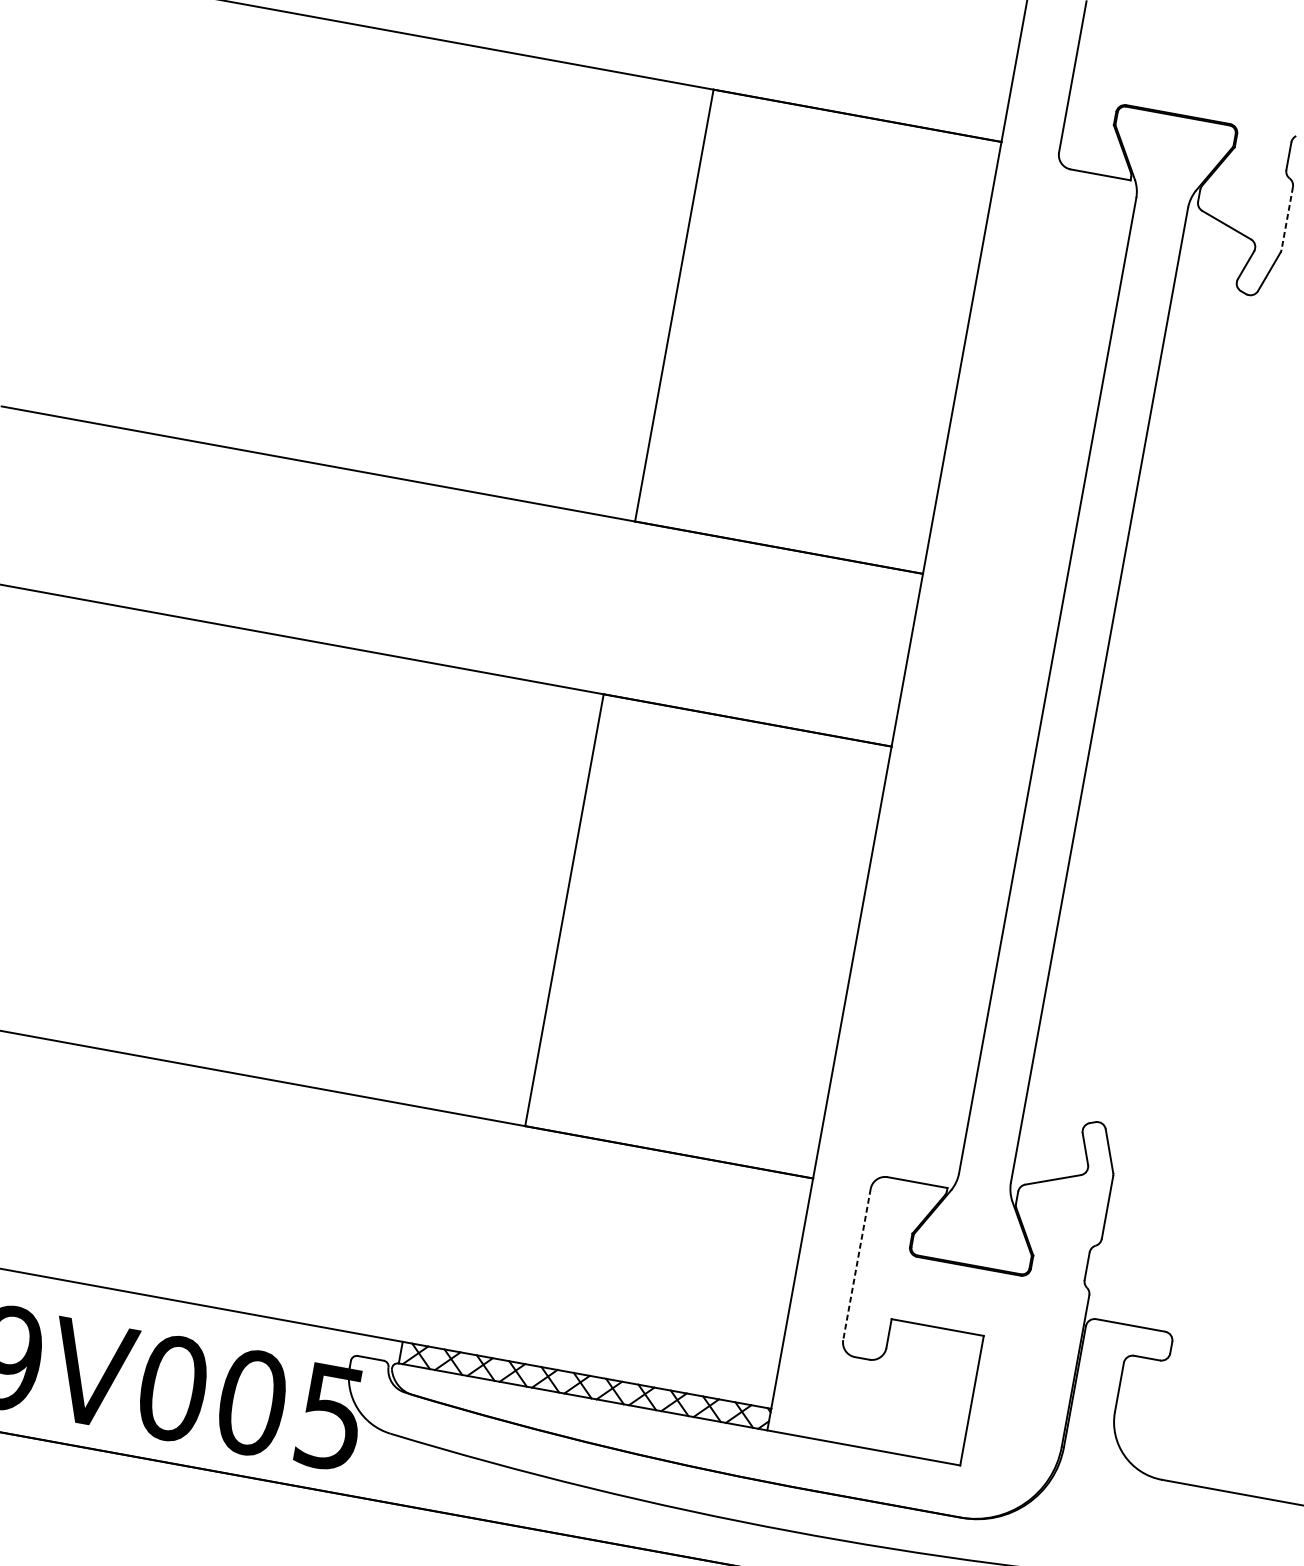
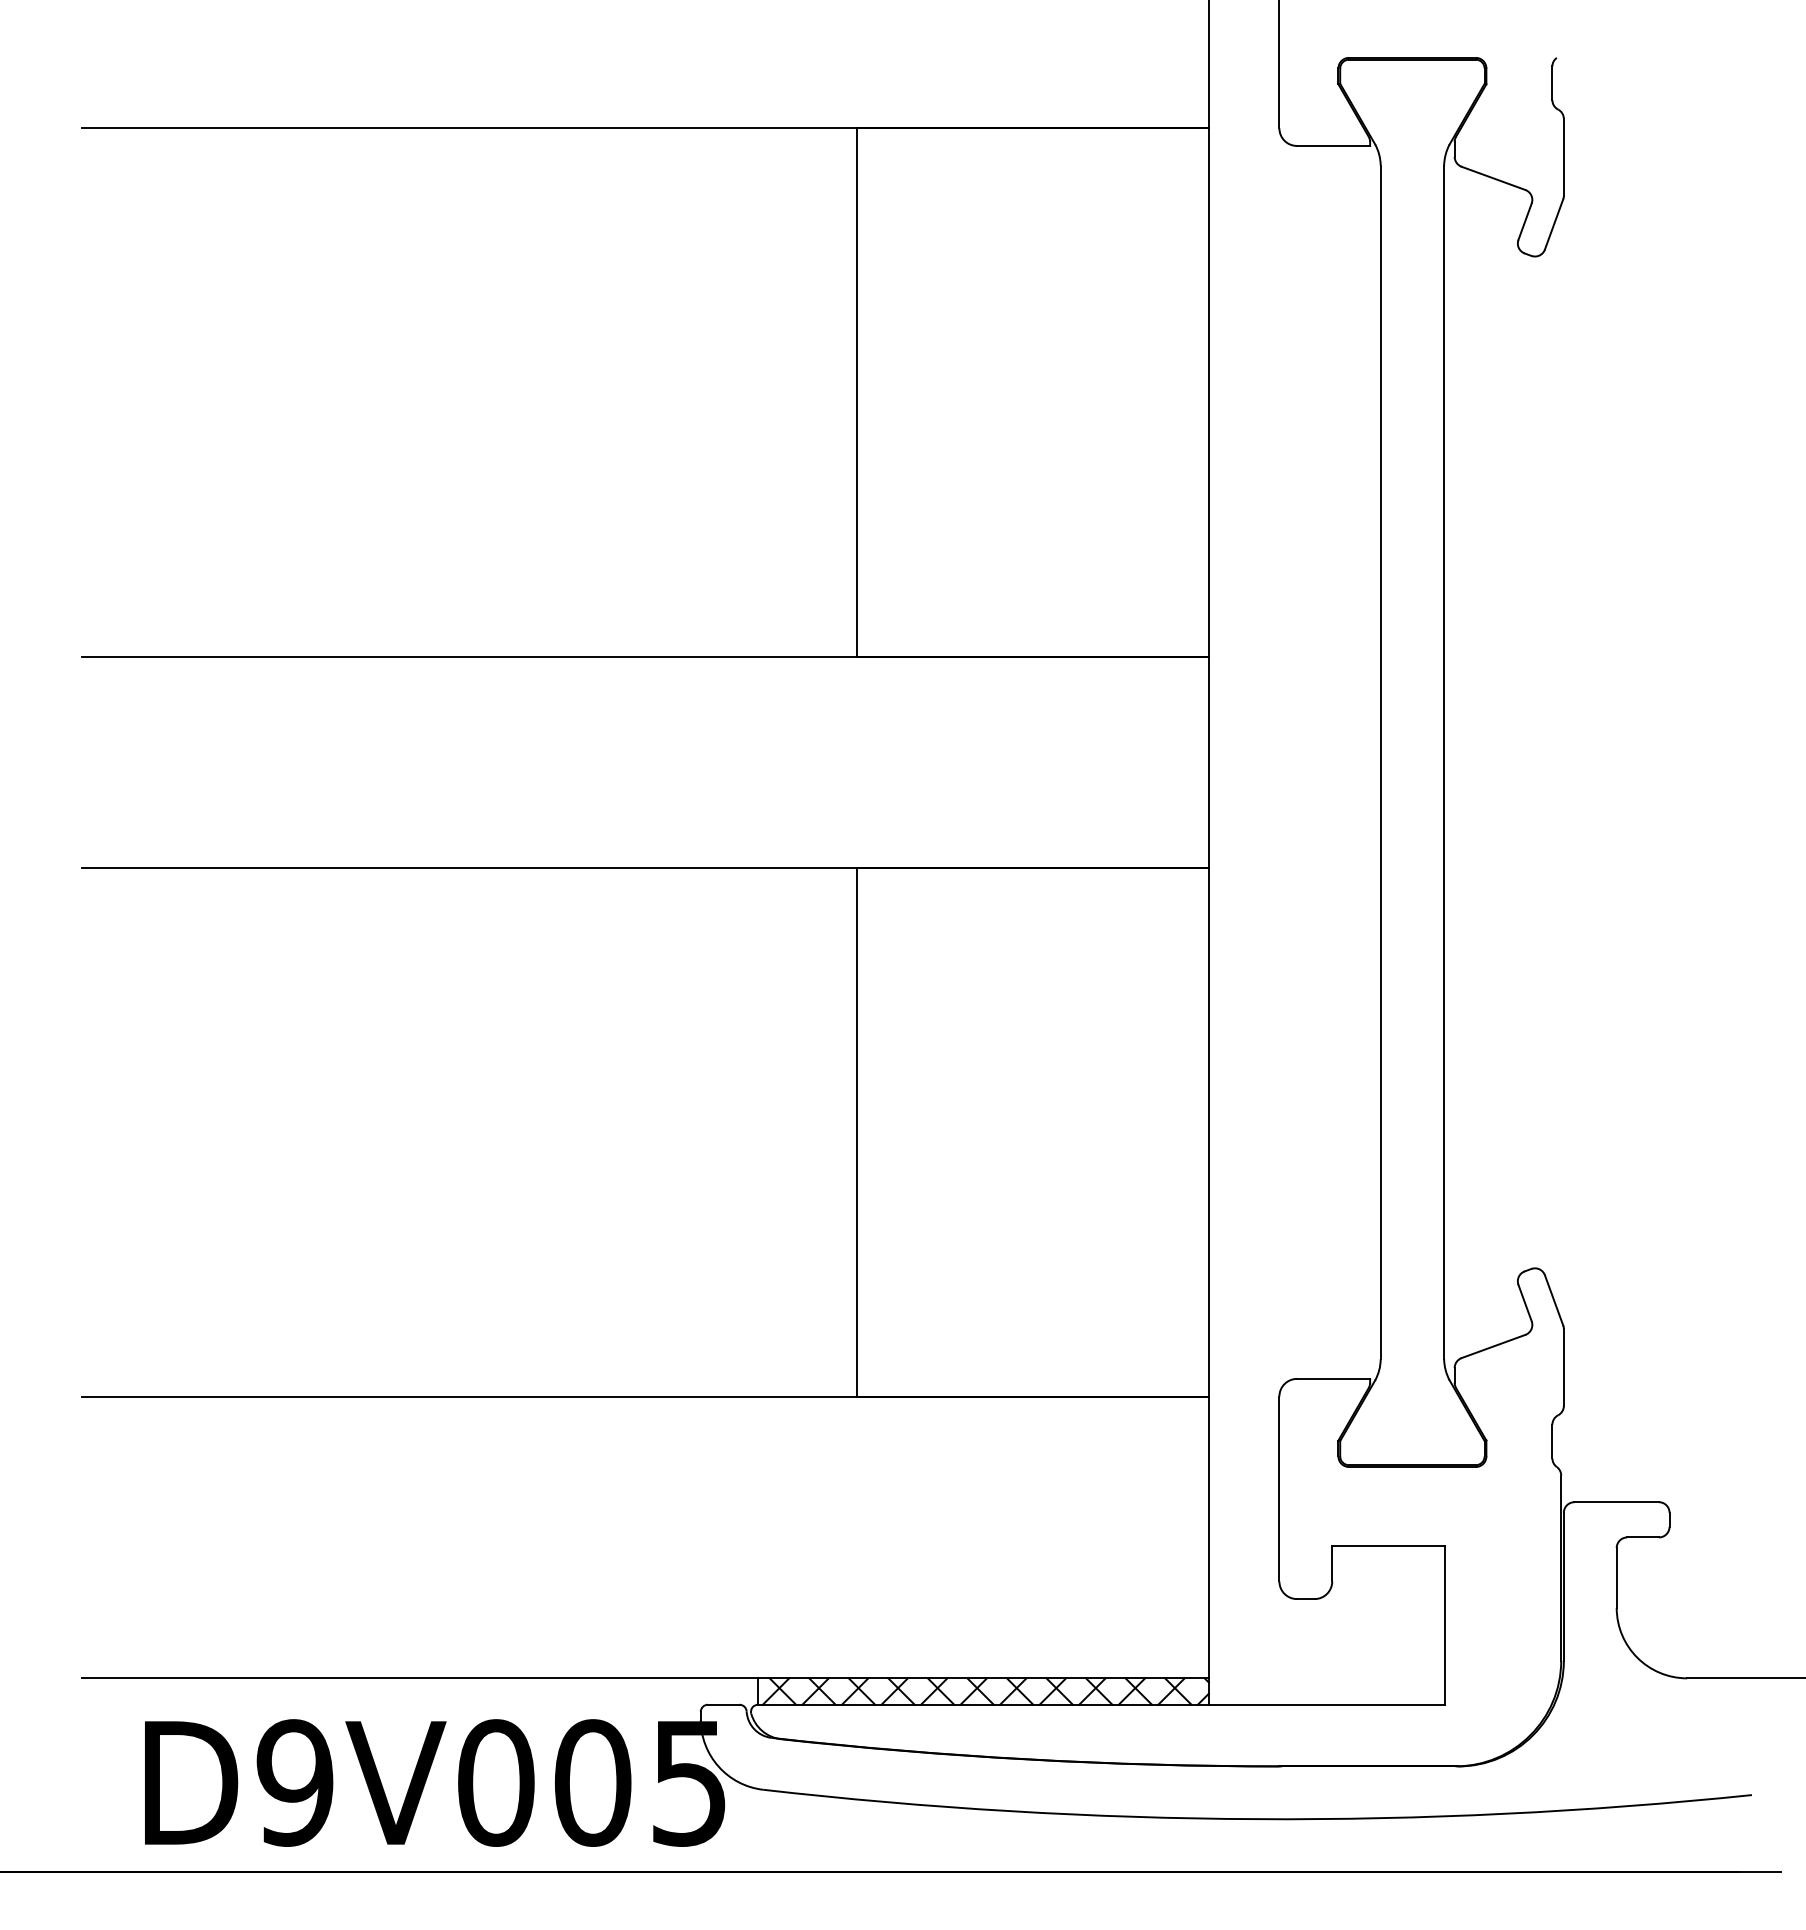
line: (1286, 218) -> (1563, 157), dashed -> solid
line: (856, 1264) -> (1279, 1489), dashed -> solid

